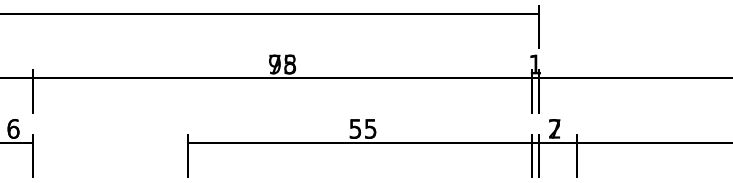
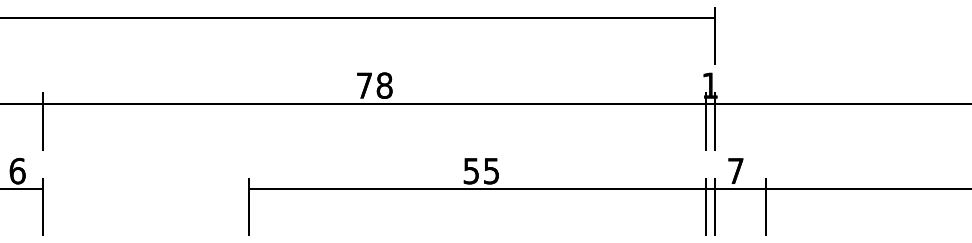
text: (282, 64) -> (374, 85), 95 -> 78
text: (554, 128) -> (735, 170), 2 -> 7

